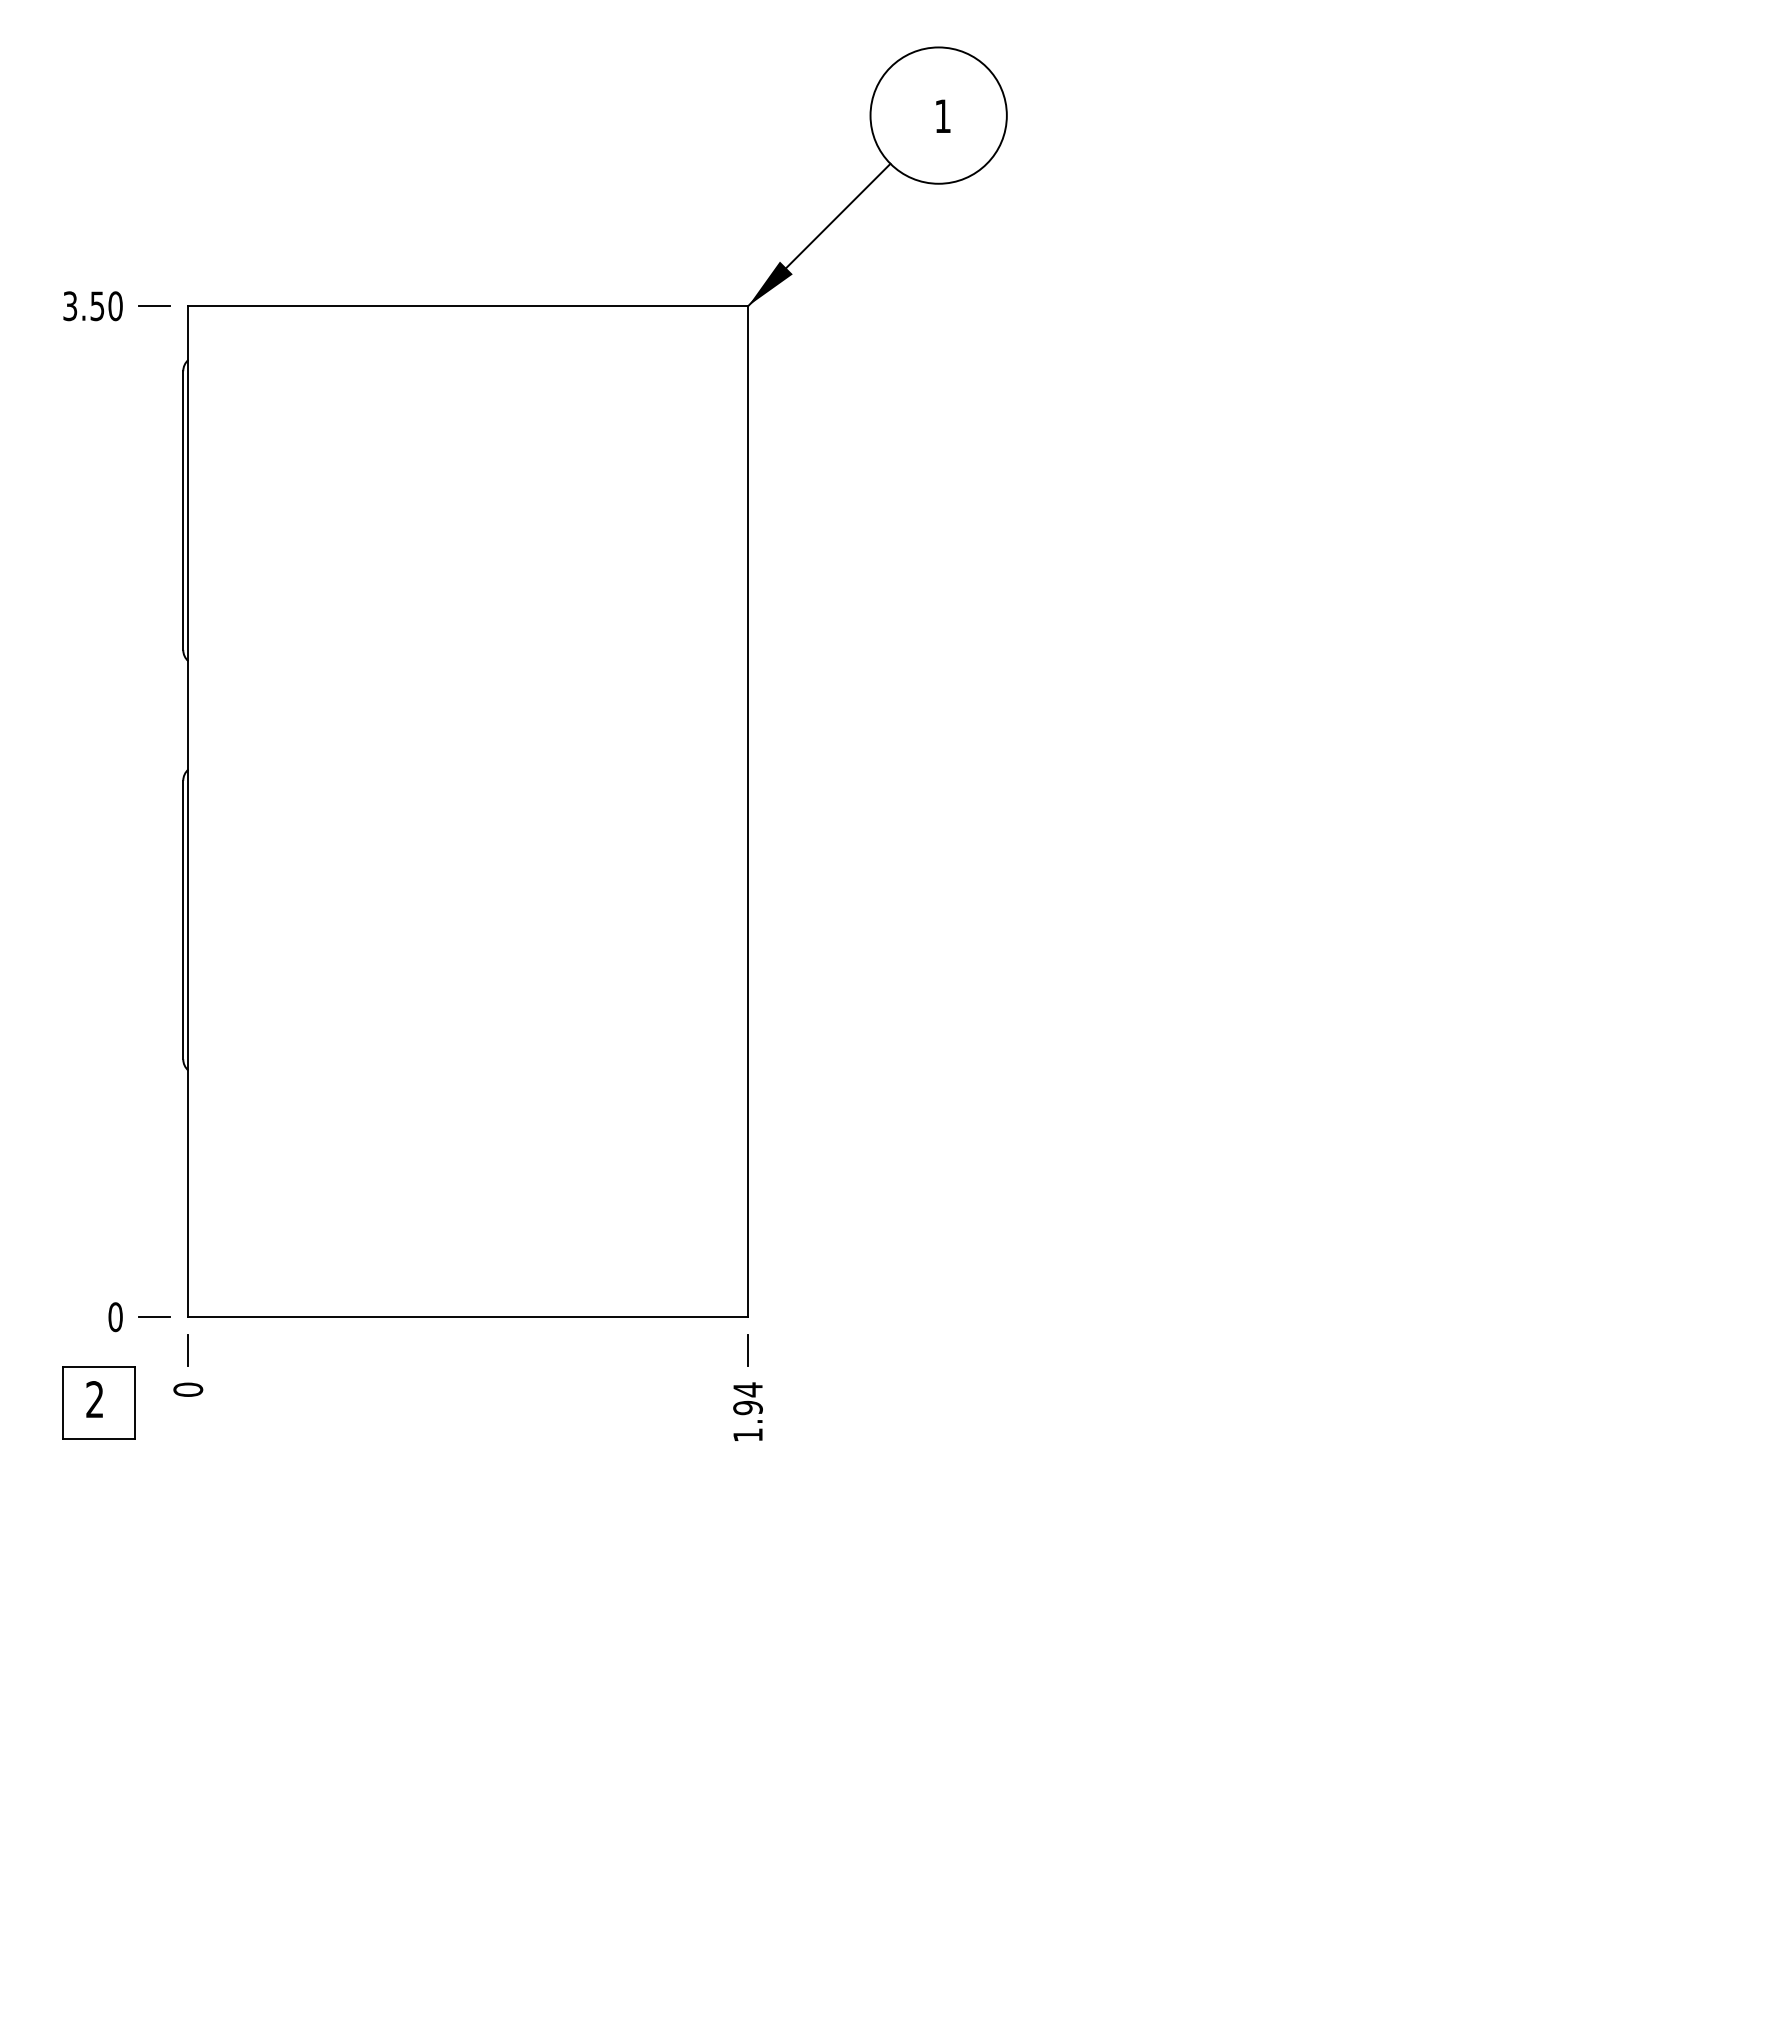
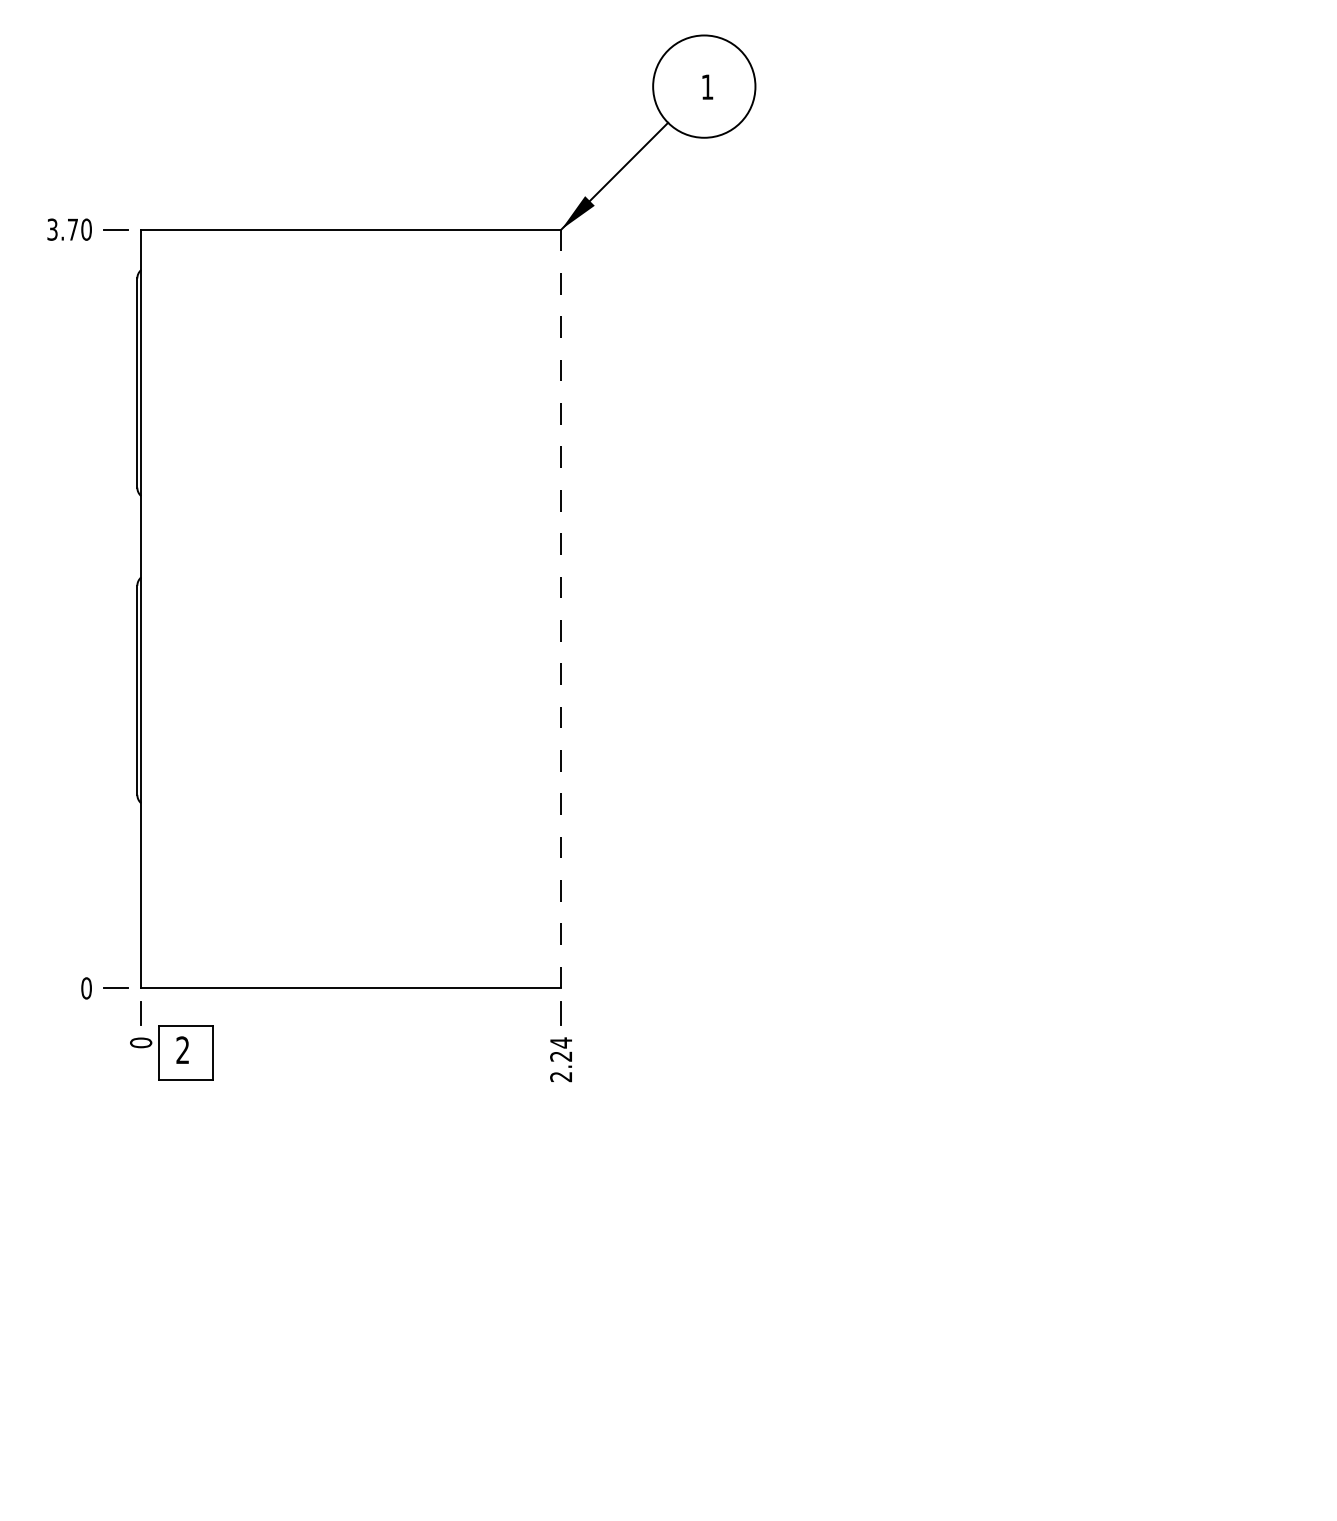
text: (97, 306) -> (72, 229), 3.50 -> 3.70
line: (748, 812) -> (561, 609), solid -> dashed
part: (98, 1402) -> (185, 1052), moved
text: (747, 1421) -> (560, 1066), 1.94 -> 2.24

